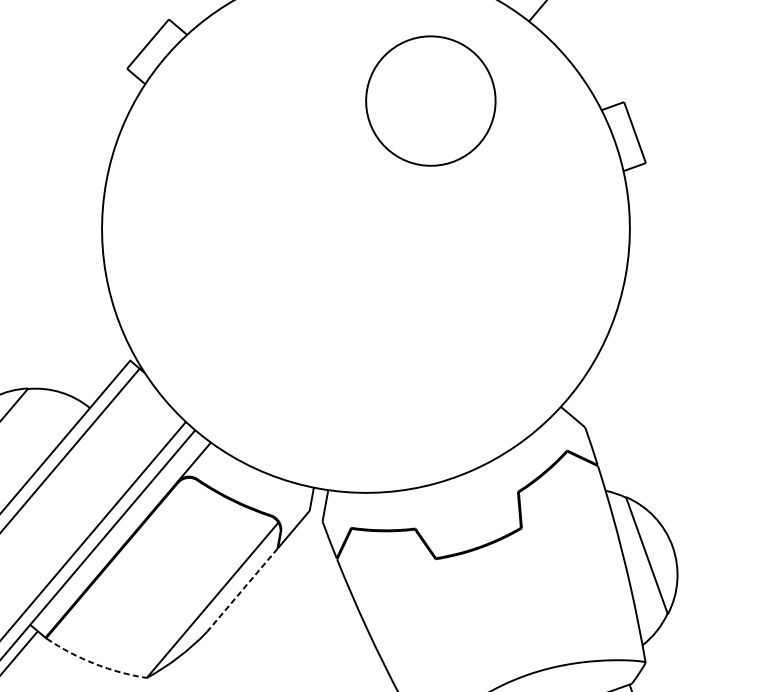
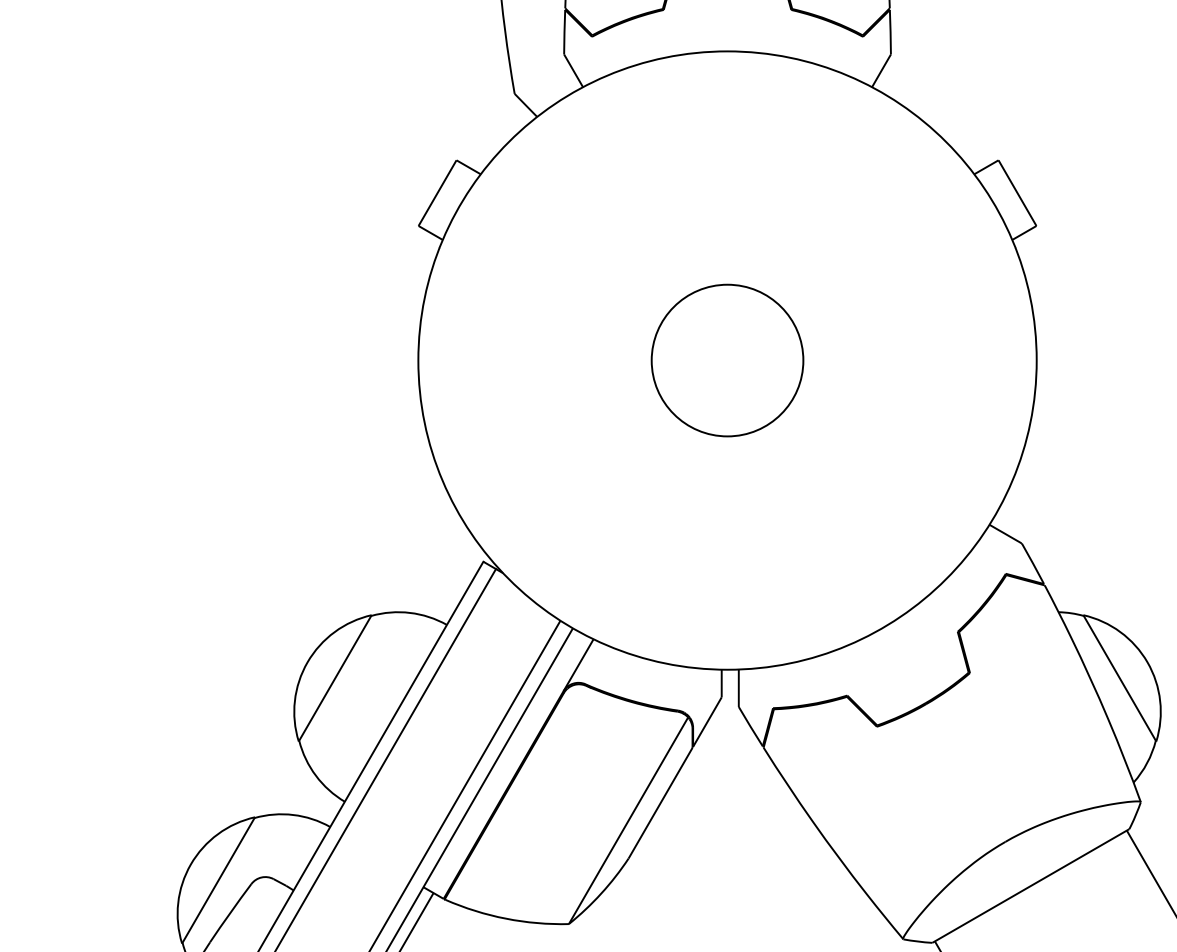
circle: (430, 101) -> (727, 360), moved
line: (242, 590) -> (660, 803), dashed -> solid
line: (94, 663) -> (505, 918), dashed -> solid

